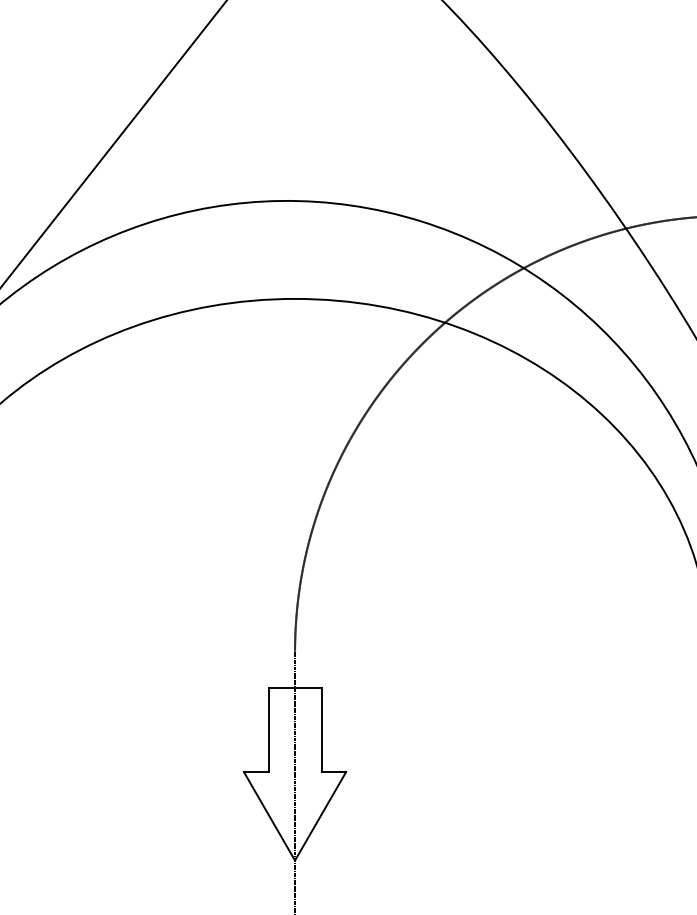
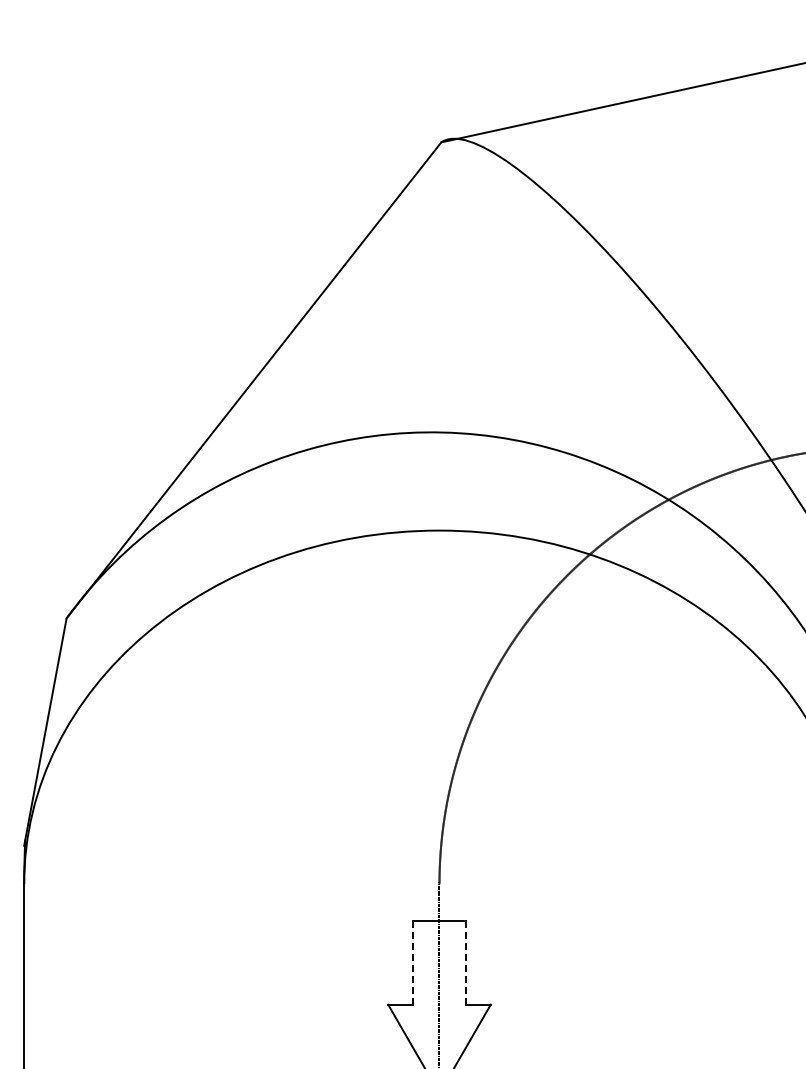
line: (268, 729) -> (412, 962), solid -> dashed
line: (321, 729) -> (466, 962), solid -> dashed

